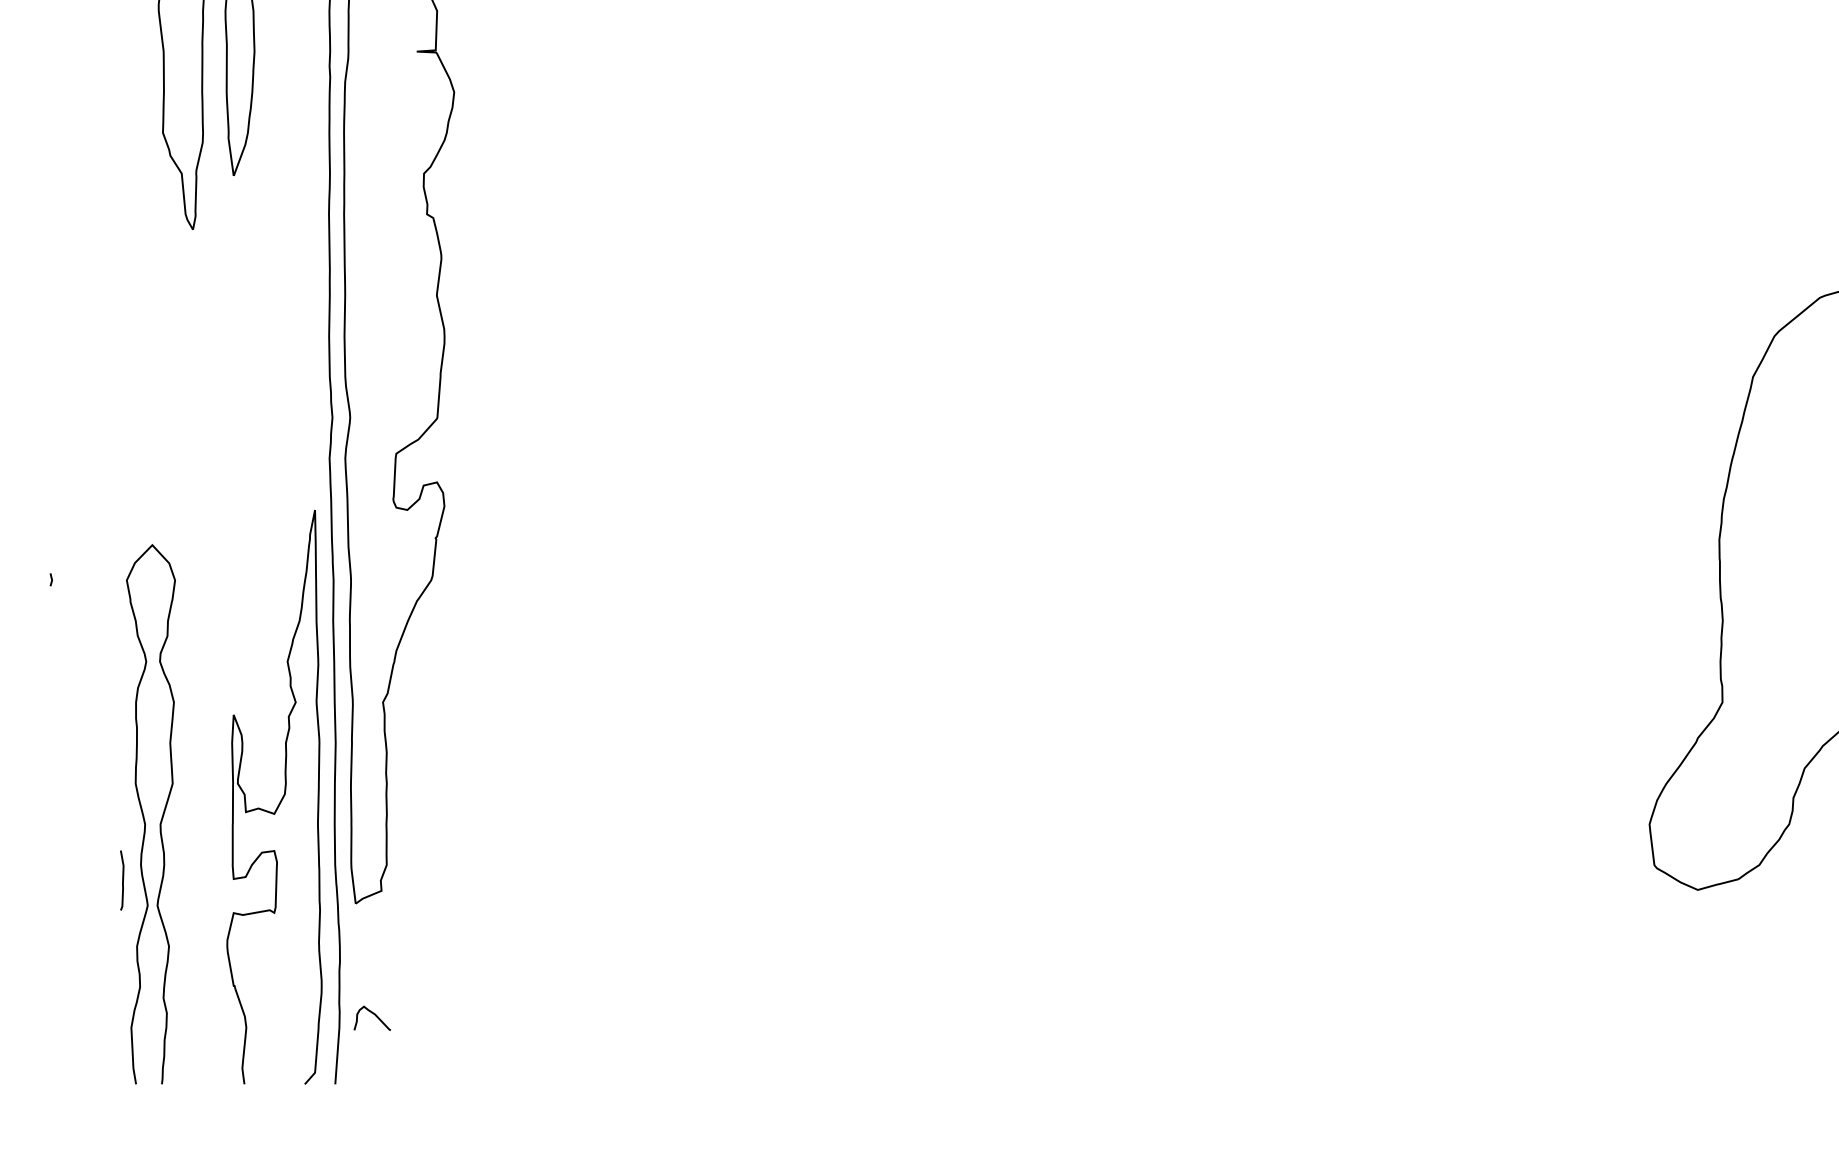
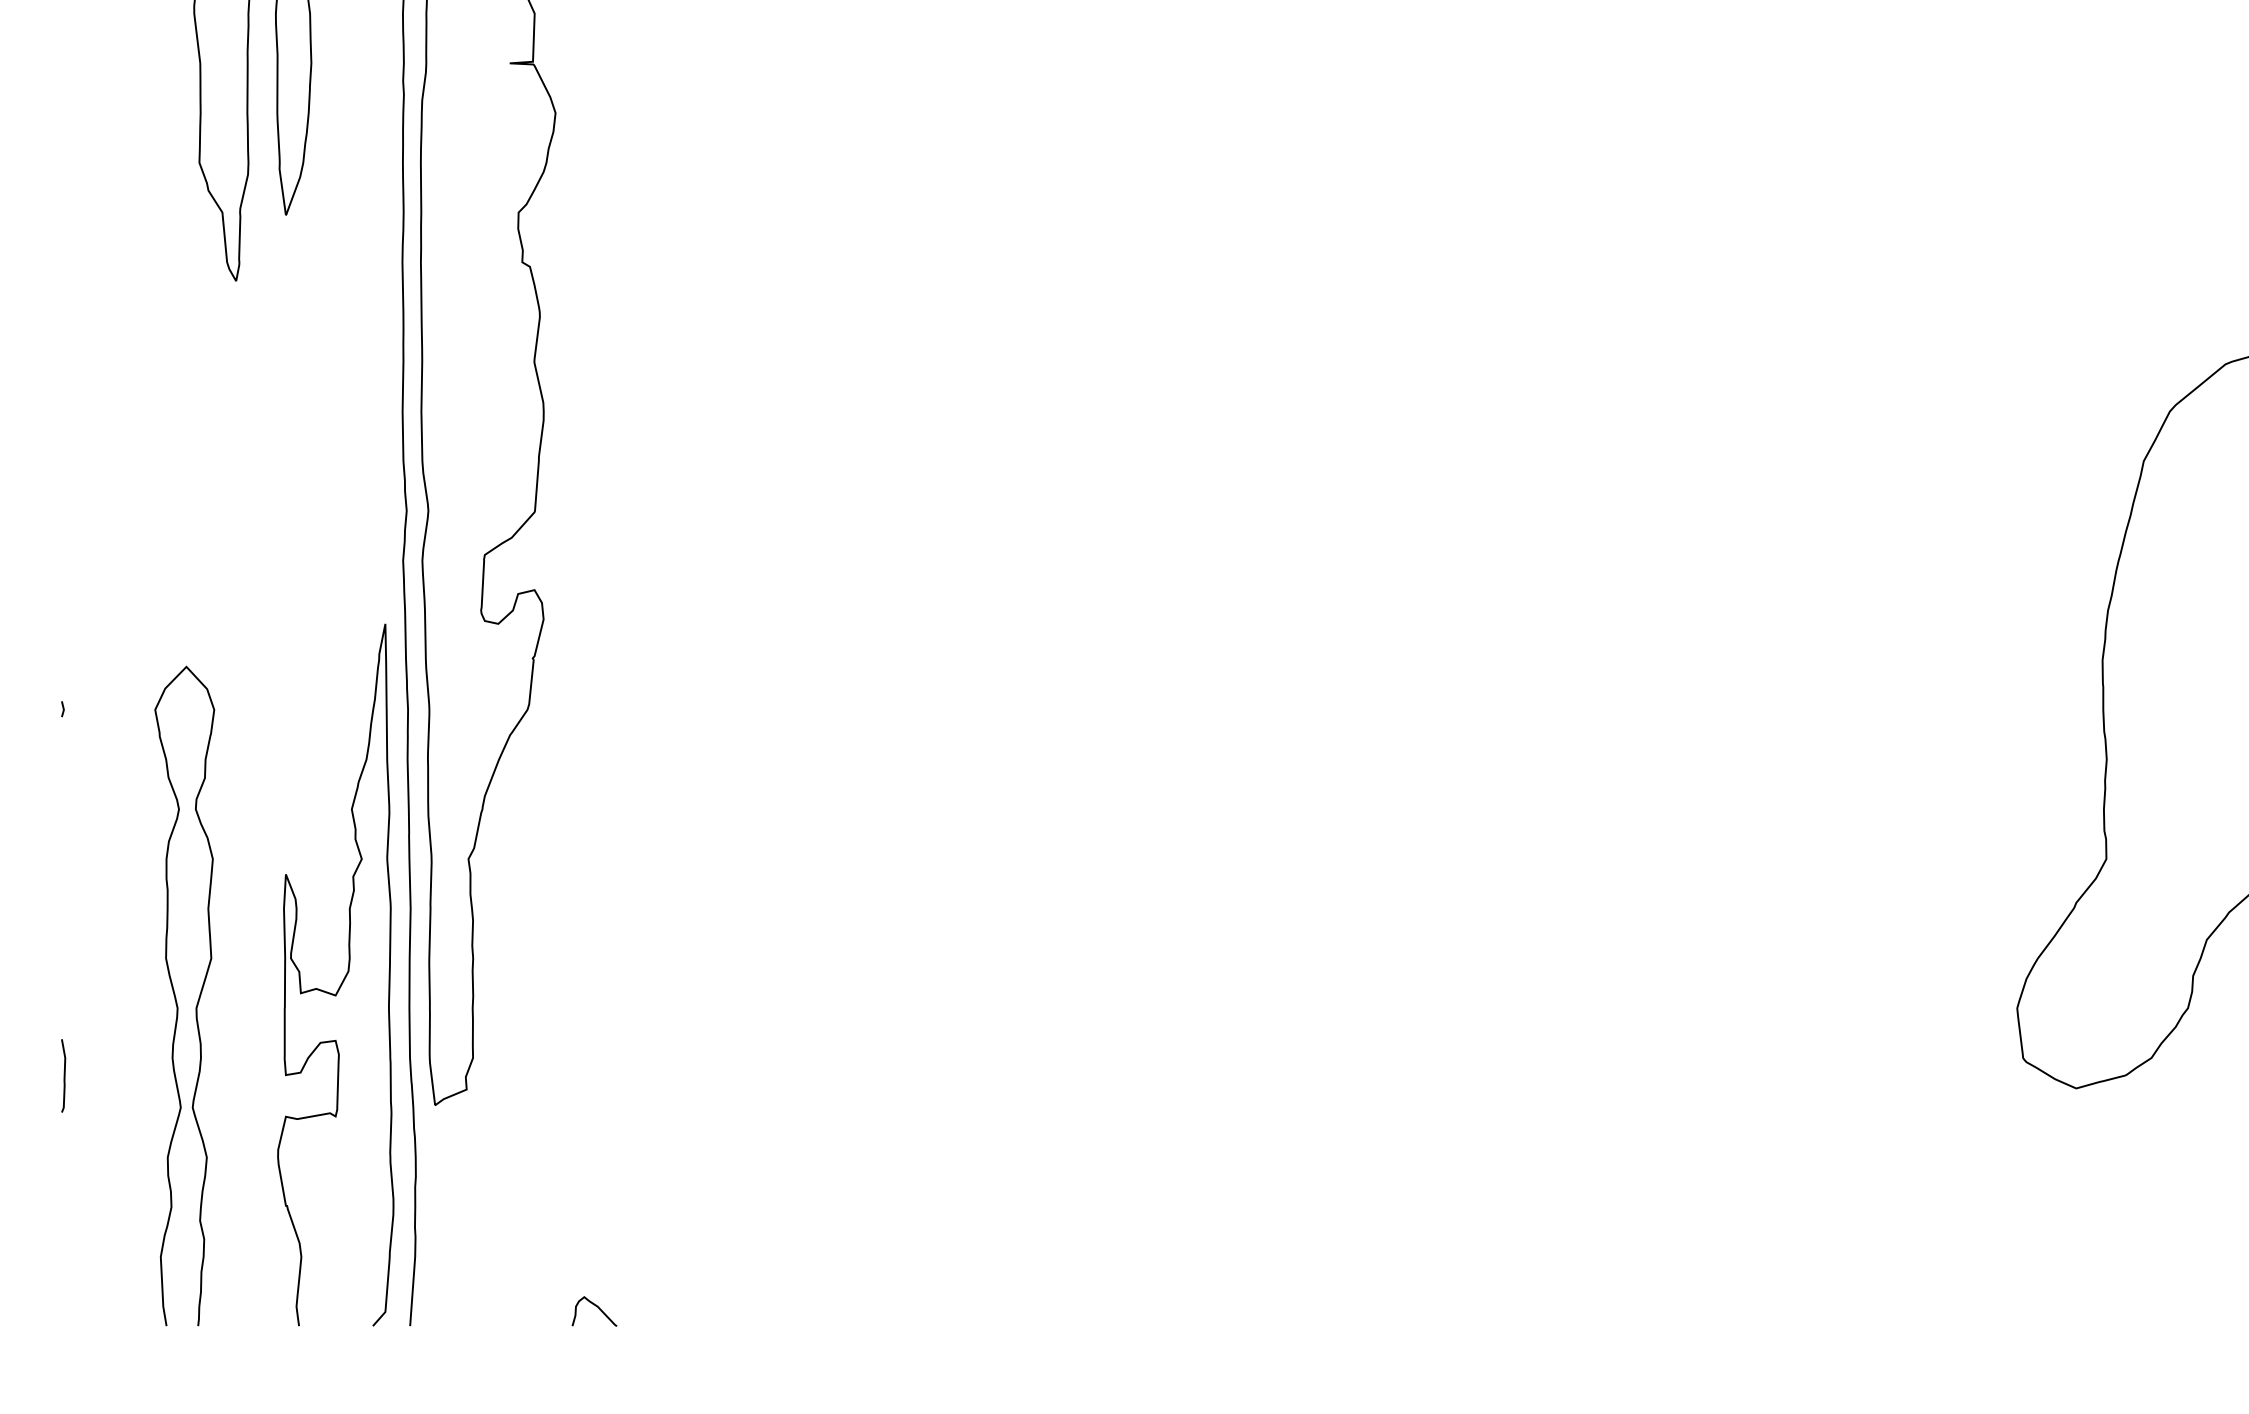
curve: (122, 880) -> (63, 1075), moved
curve: (374, 1015) -> (597, 1307), moved

